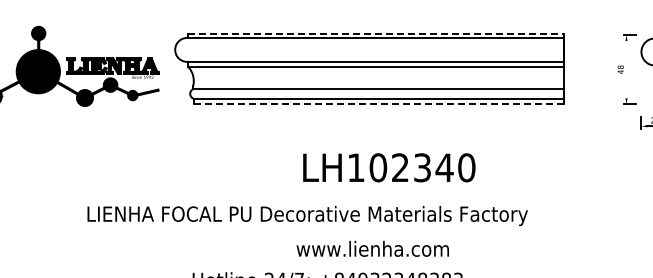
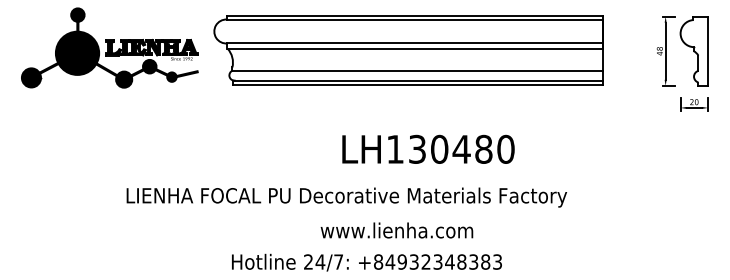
line: (375, 33) -> (414, 15), dashed -> solid
line: (626, 68) -> (665, 50), added
line: (379, 103) -> (418, 85), dashed -> solid
text: (411, 166) -> (450, 148), LH102340 -> LH130480
text: (372, 248) -> (396, 230), moved

